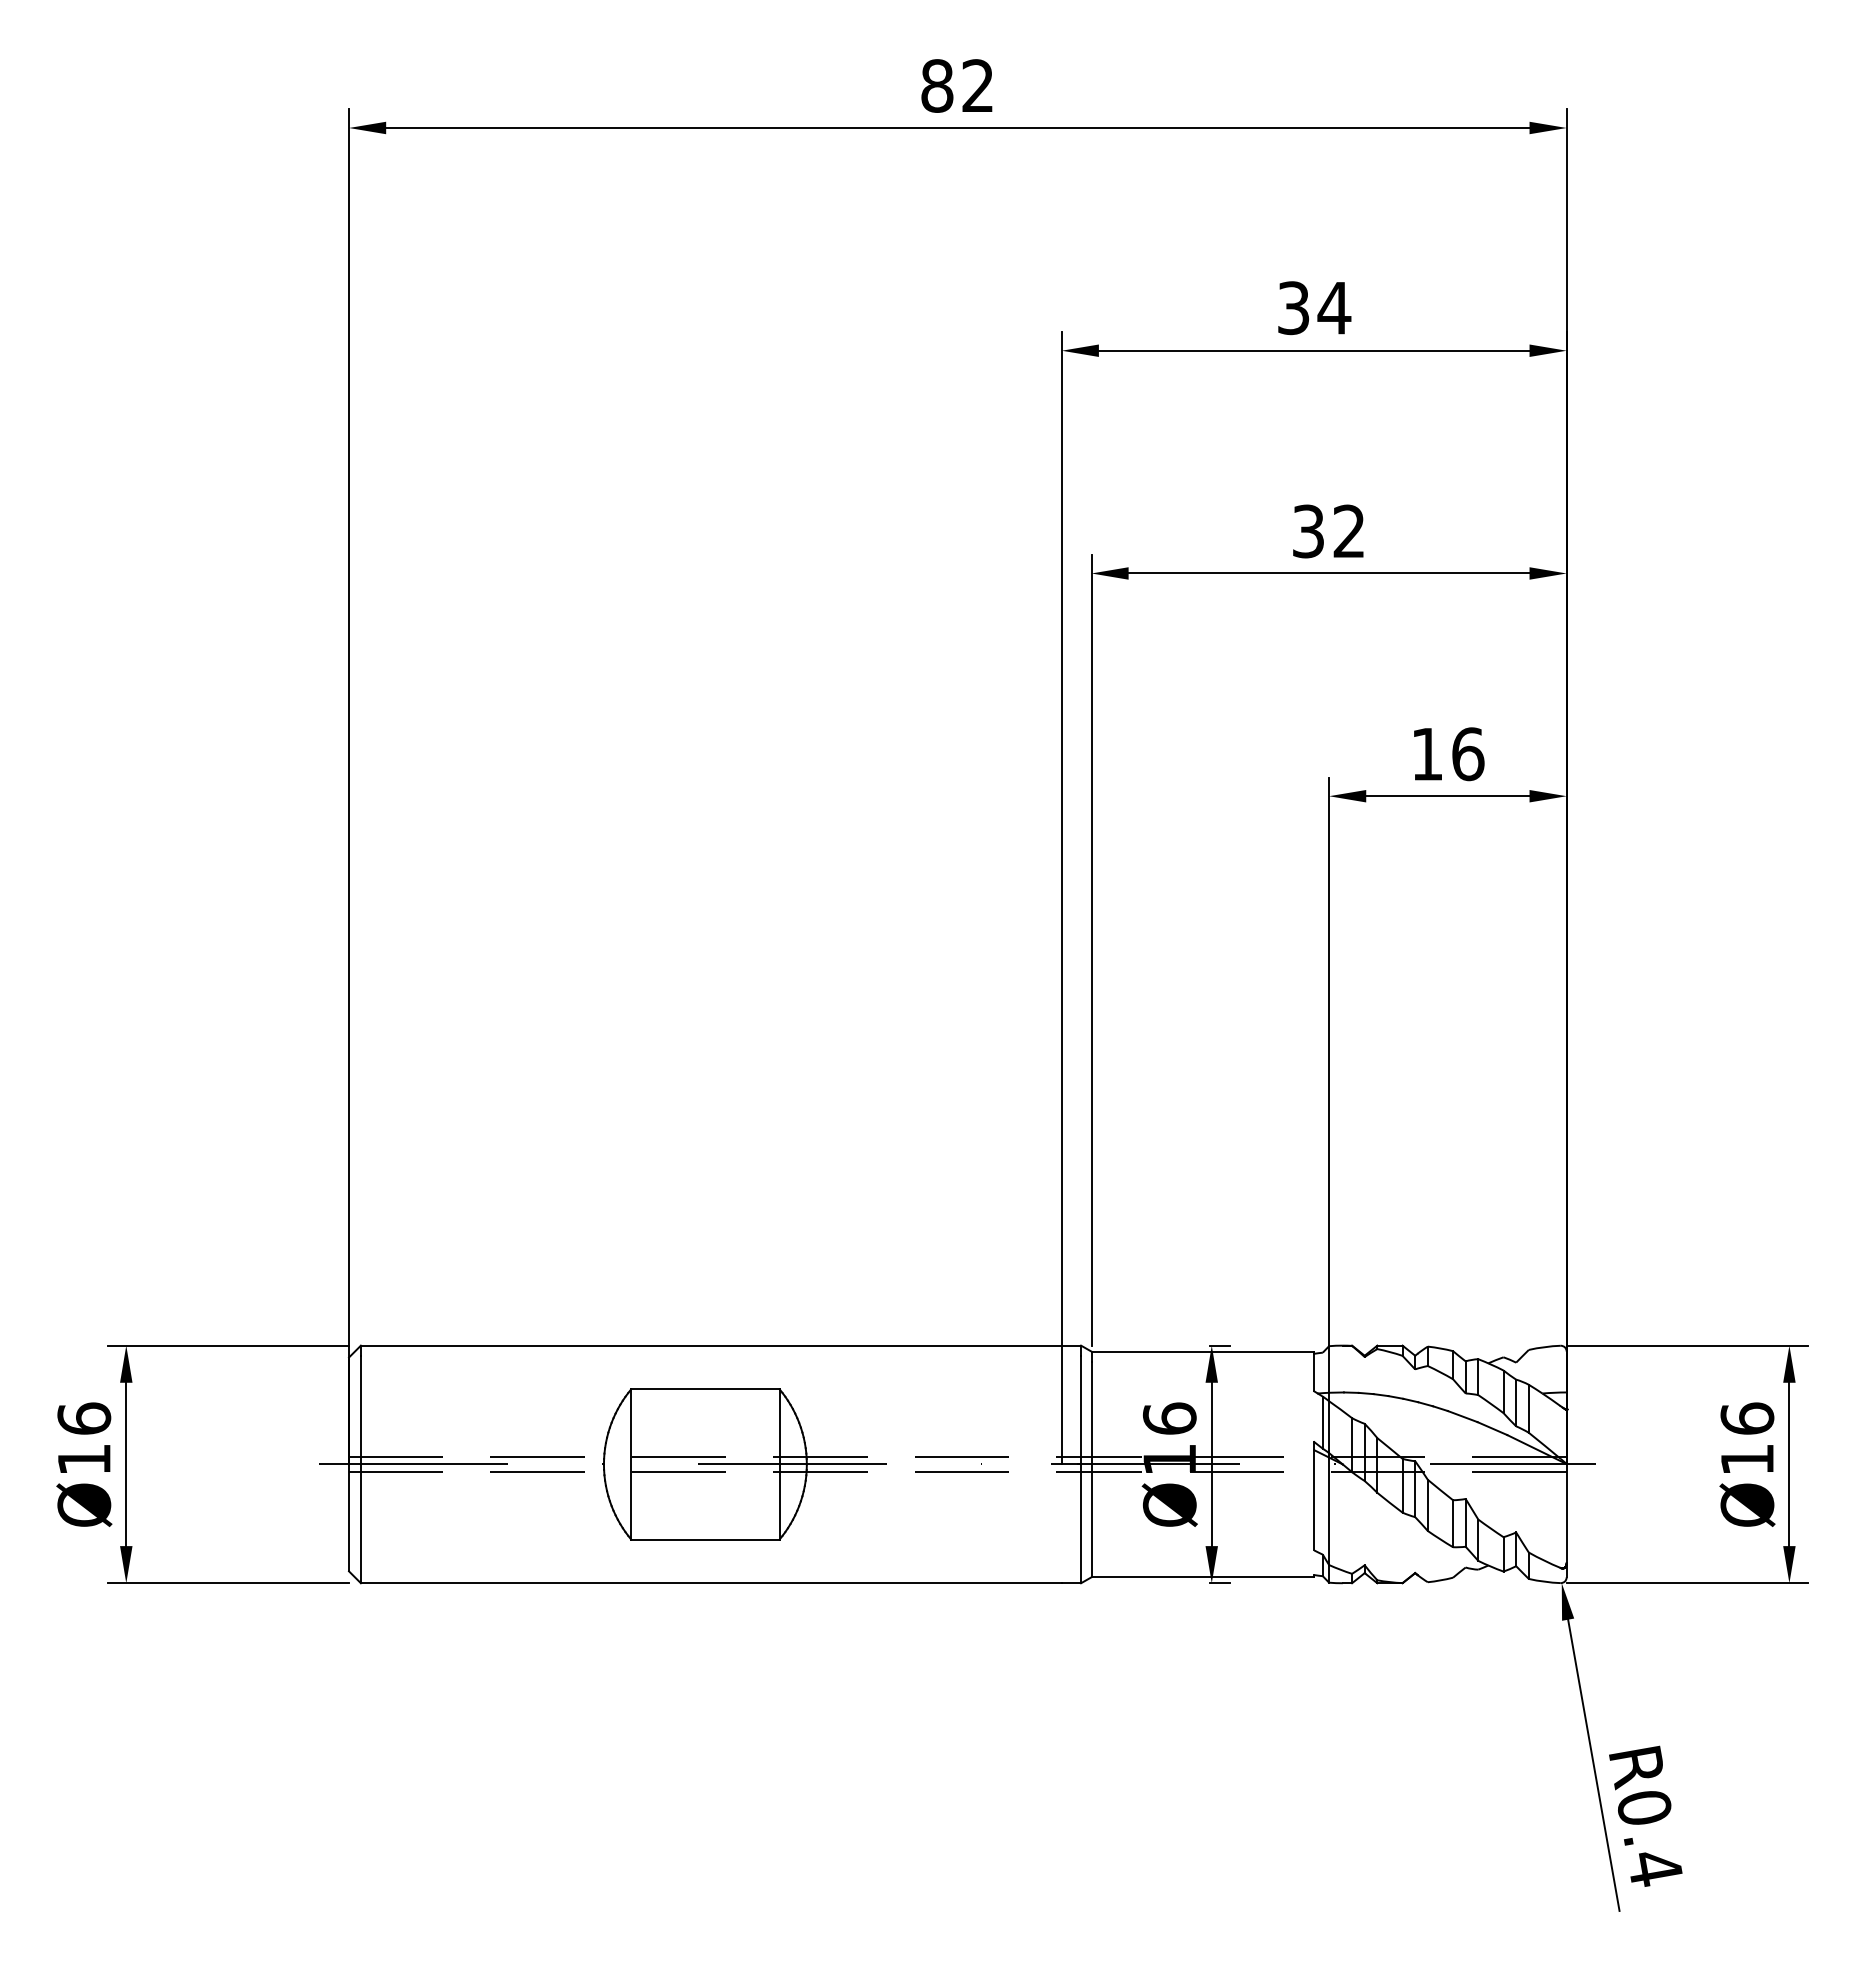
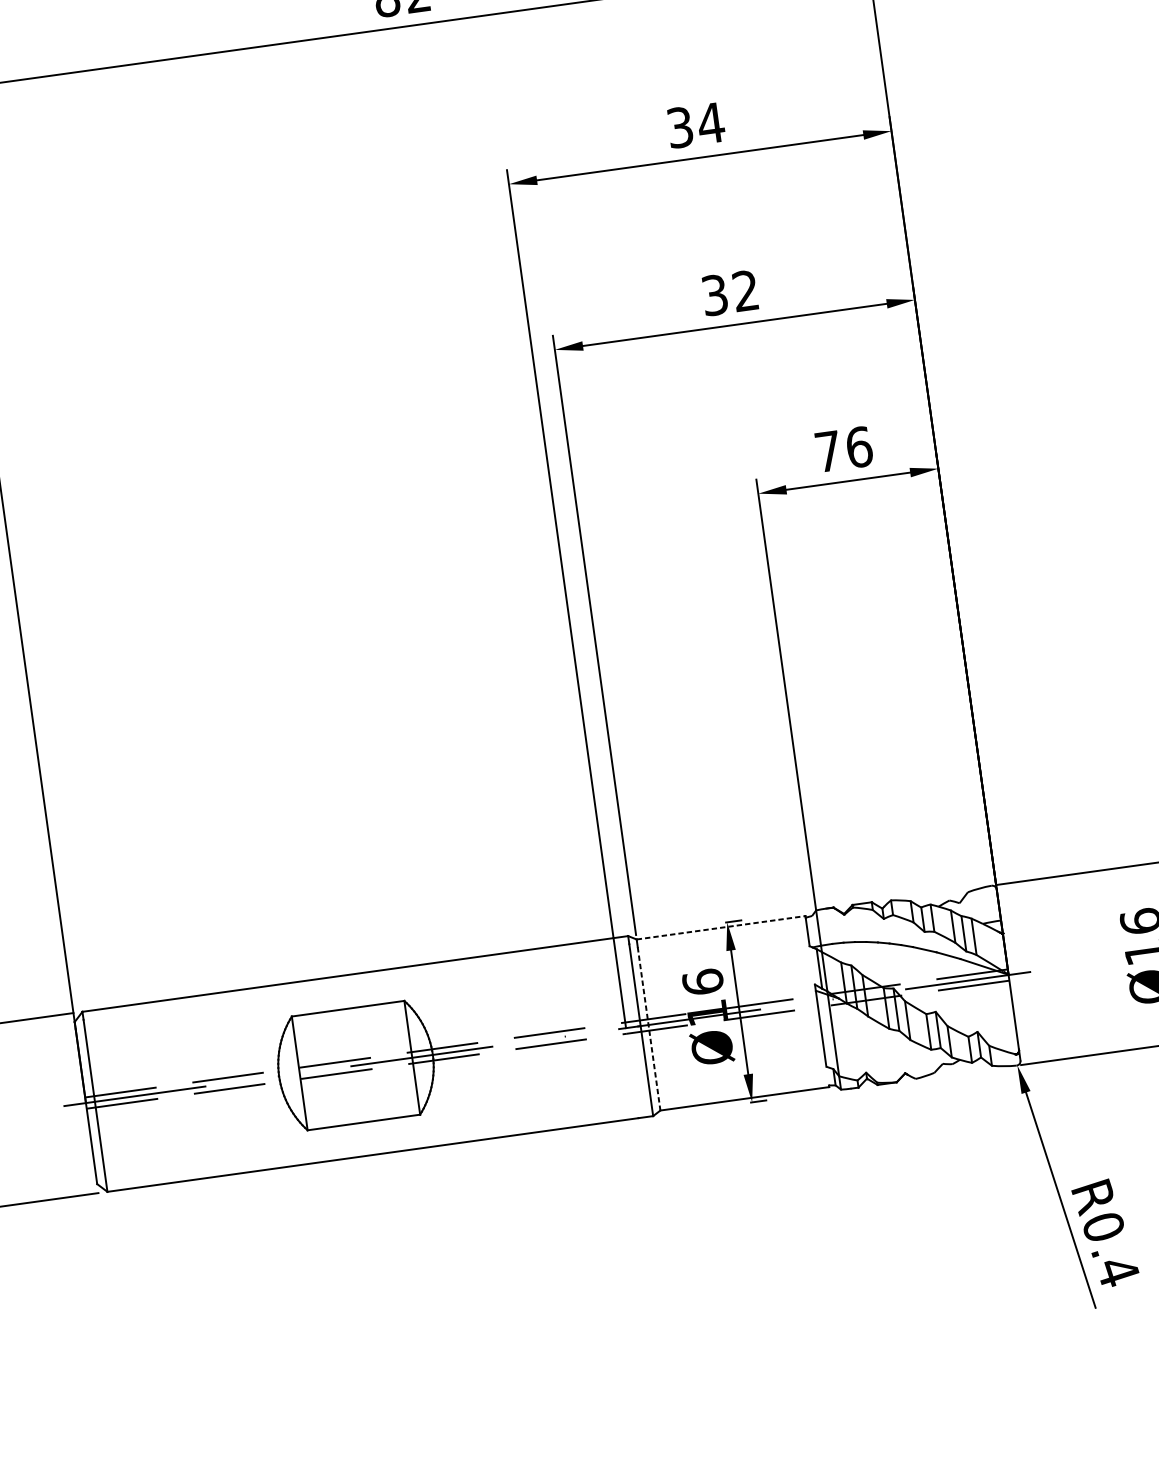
text: (1427, 754) -> (828, 451), 16 -> 76
line: (1203, 1351) -> (721, 927), solid -> dashed
line: (1091, 1469) -> (649, 1028), solid -> dashed

